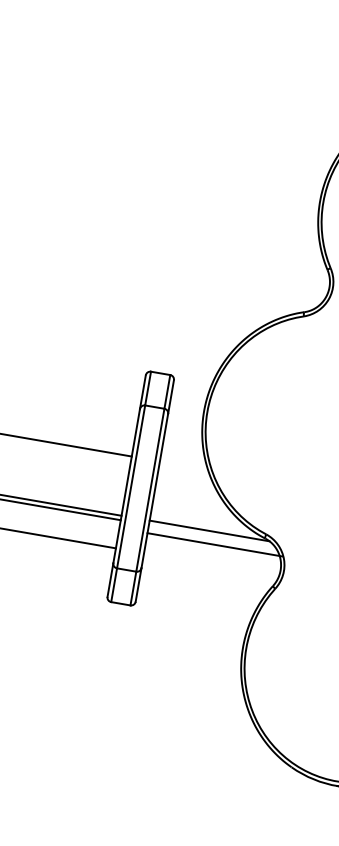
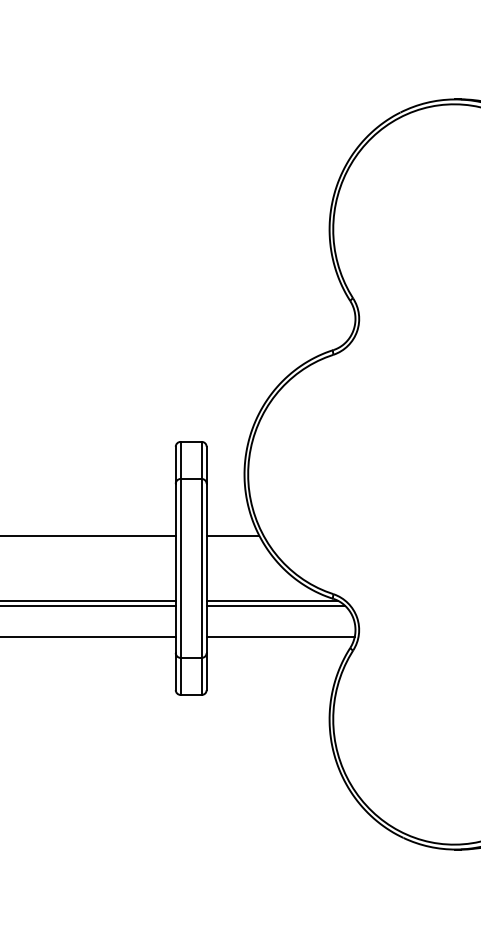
line: (183, 465) -> (232, 535), added
line: (211, 535) -> (275, 605), added
line: (214, 544) -> (280, 636), moved

